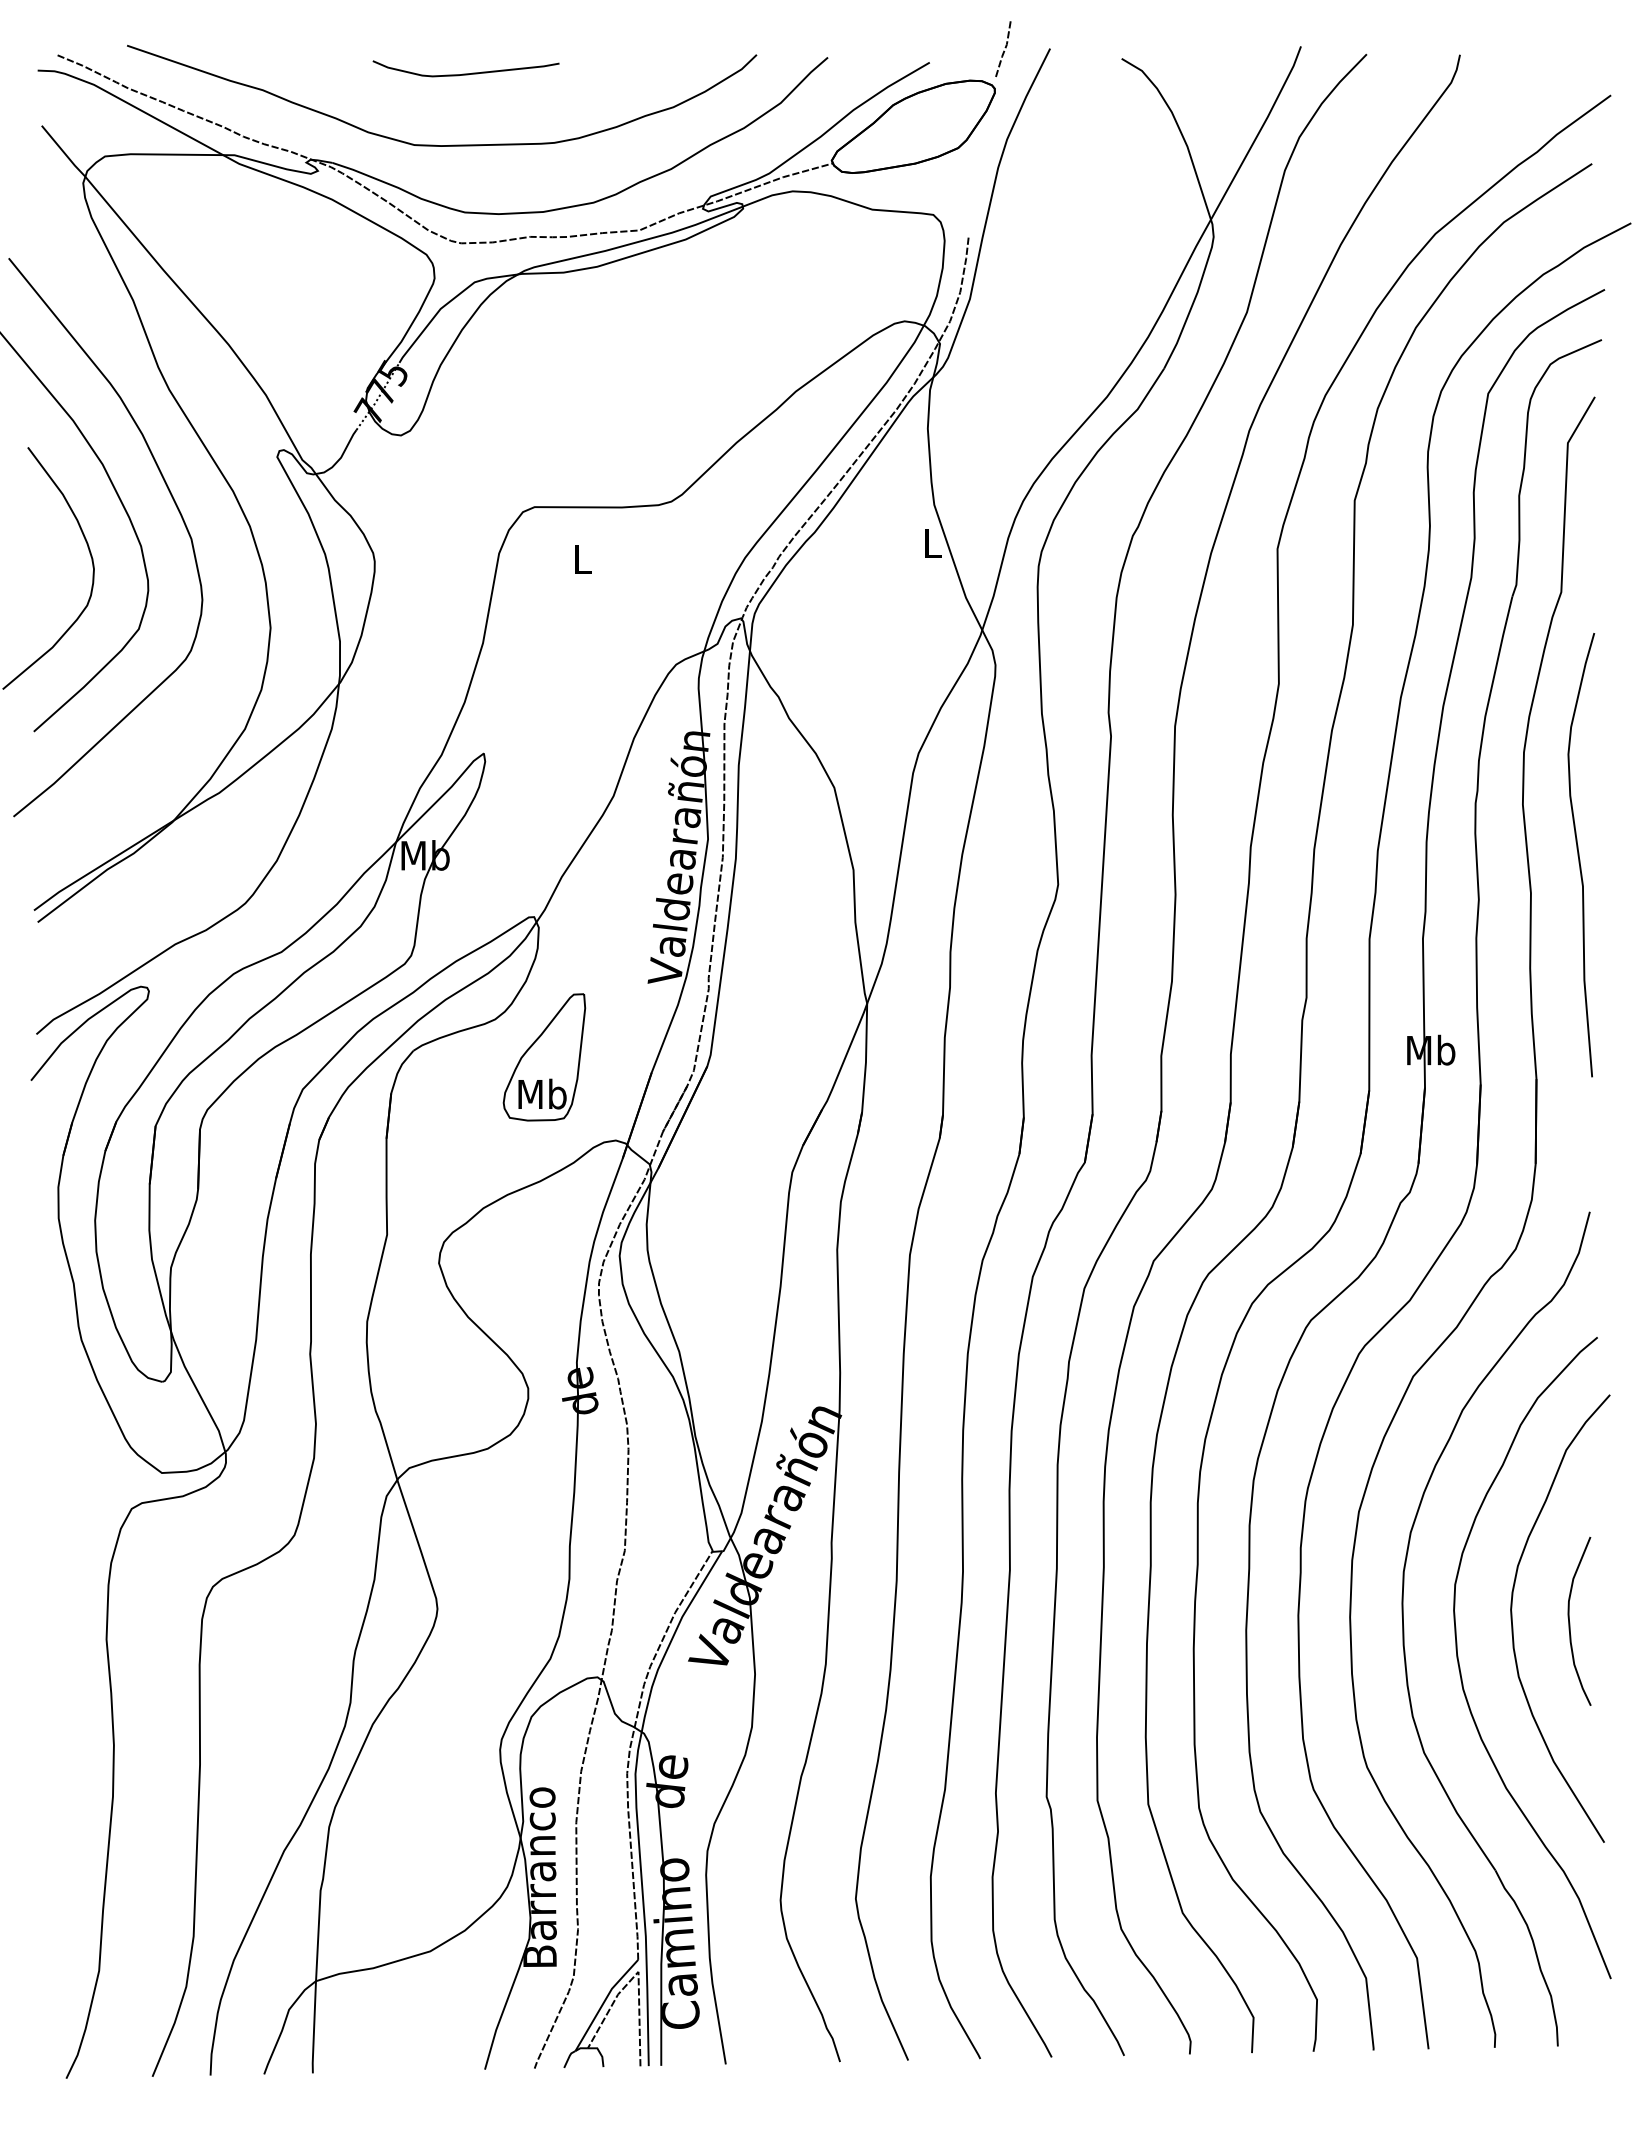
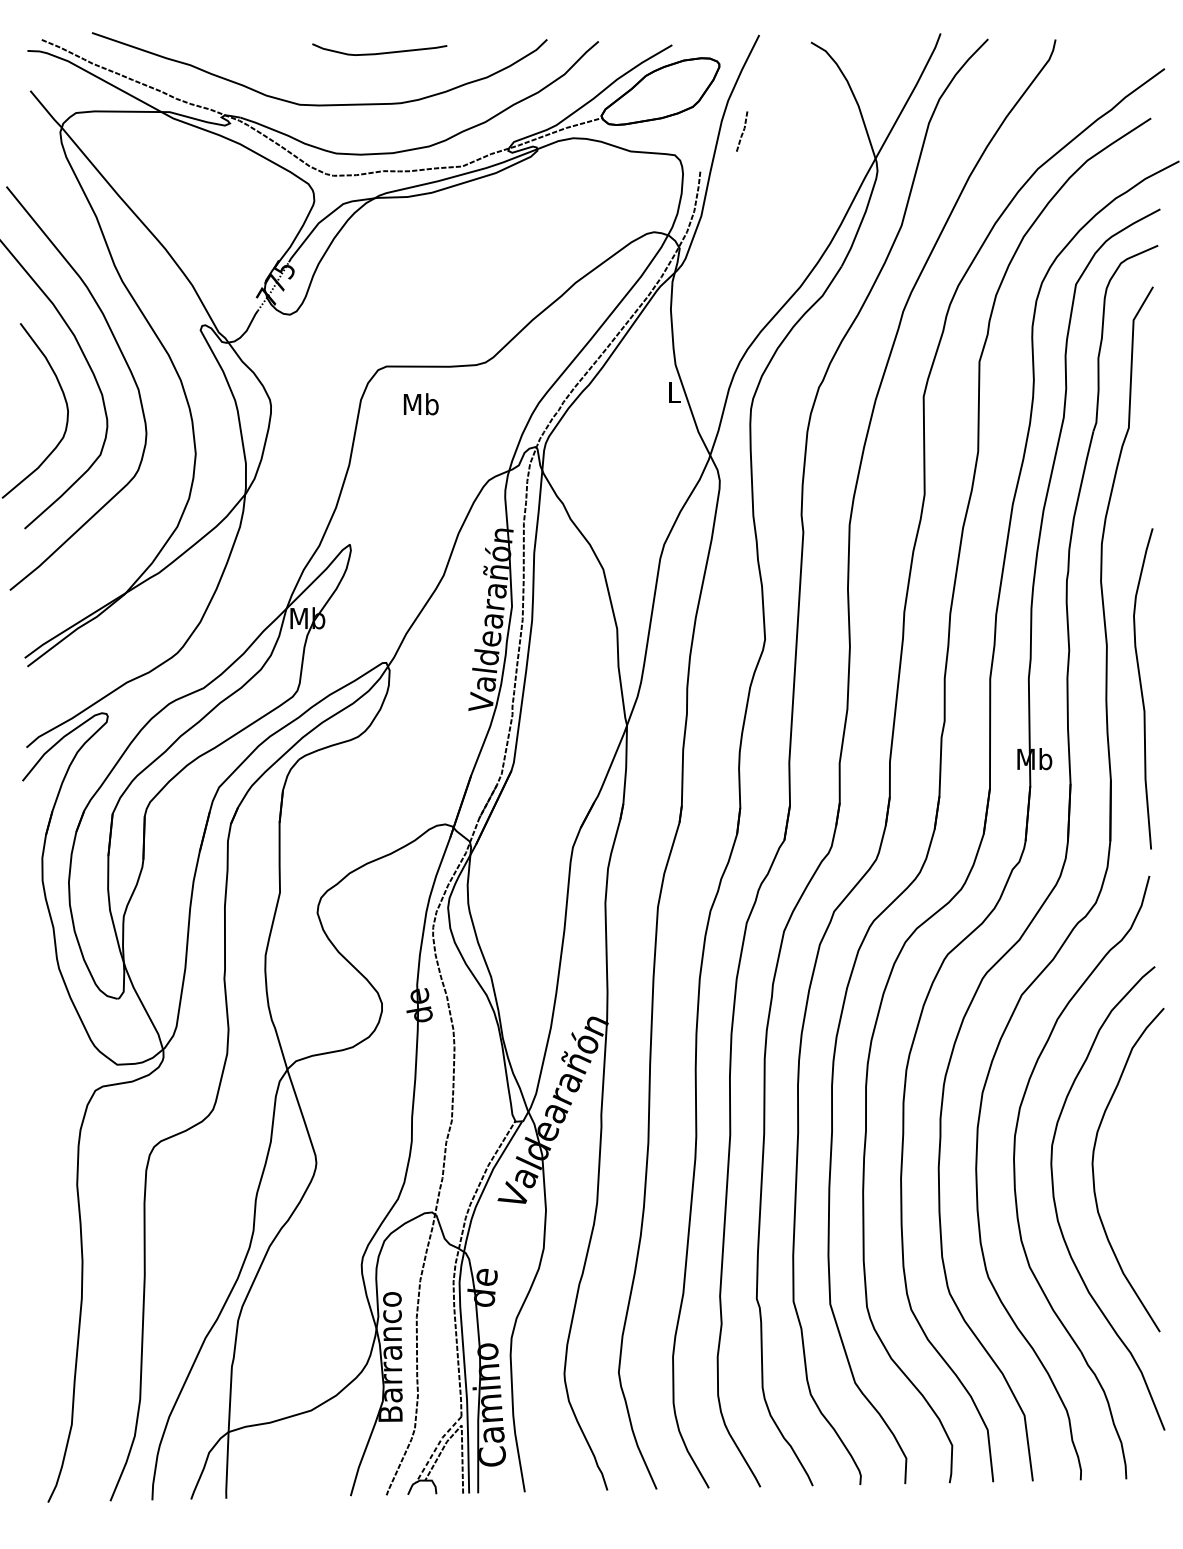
line: (1003, 50) -> (742, 132), moved
curve: (465, 73) -> (379, 53), moved
text: (582, 559) -> (421, 404), L -> Mb
curve: (1579, 855) -> (1141, 689), moved
part: (544, 1057) -> (393, 764), removed
curve: (1570, 1622) -> (1135, 1172), removed
line: (603, 2002) -> (436, 1447), solid -> dashed

